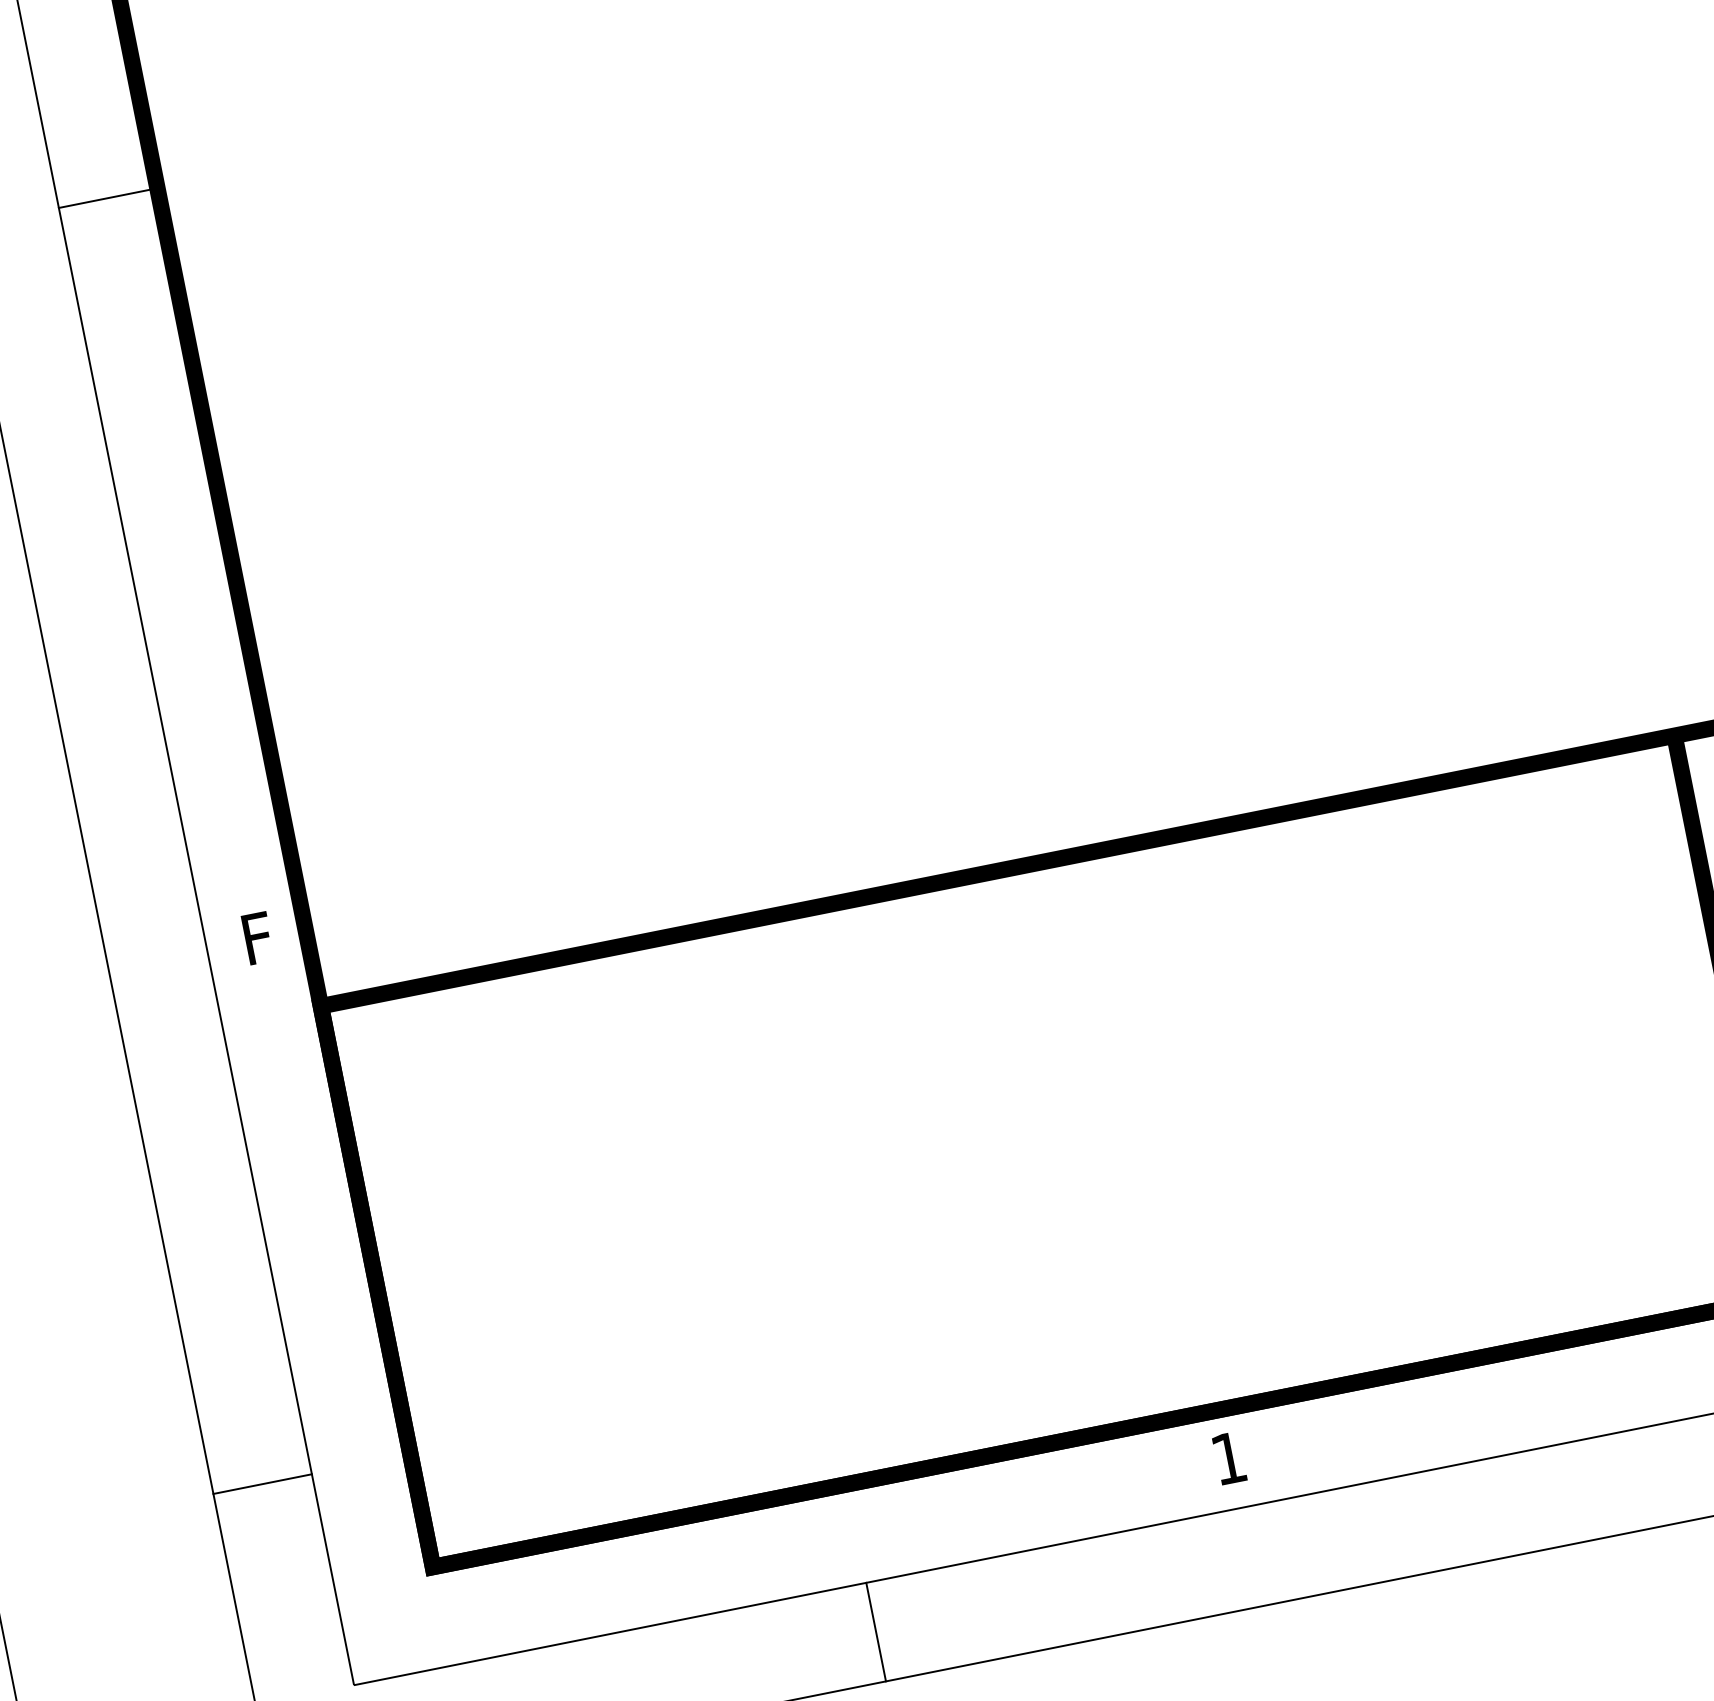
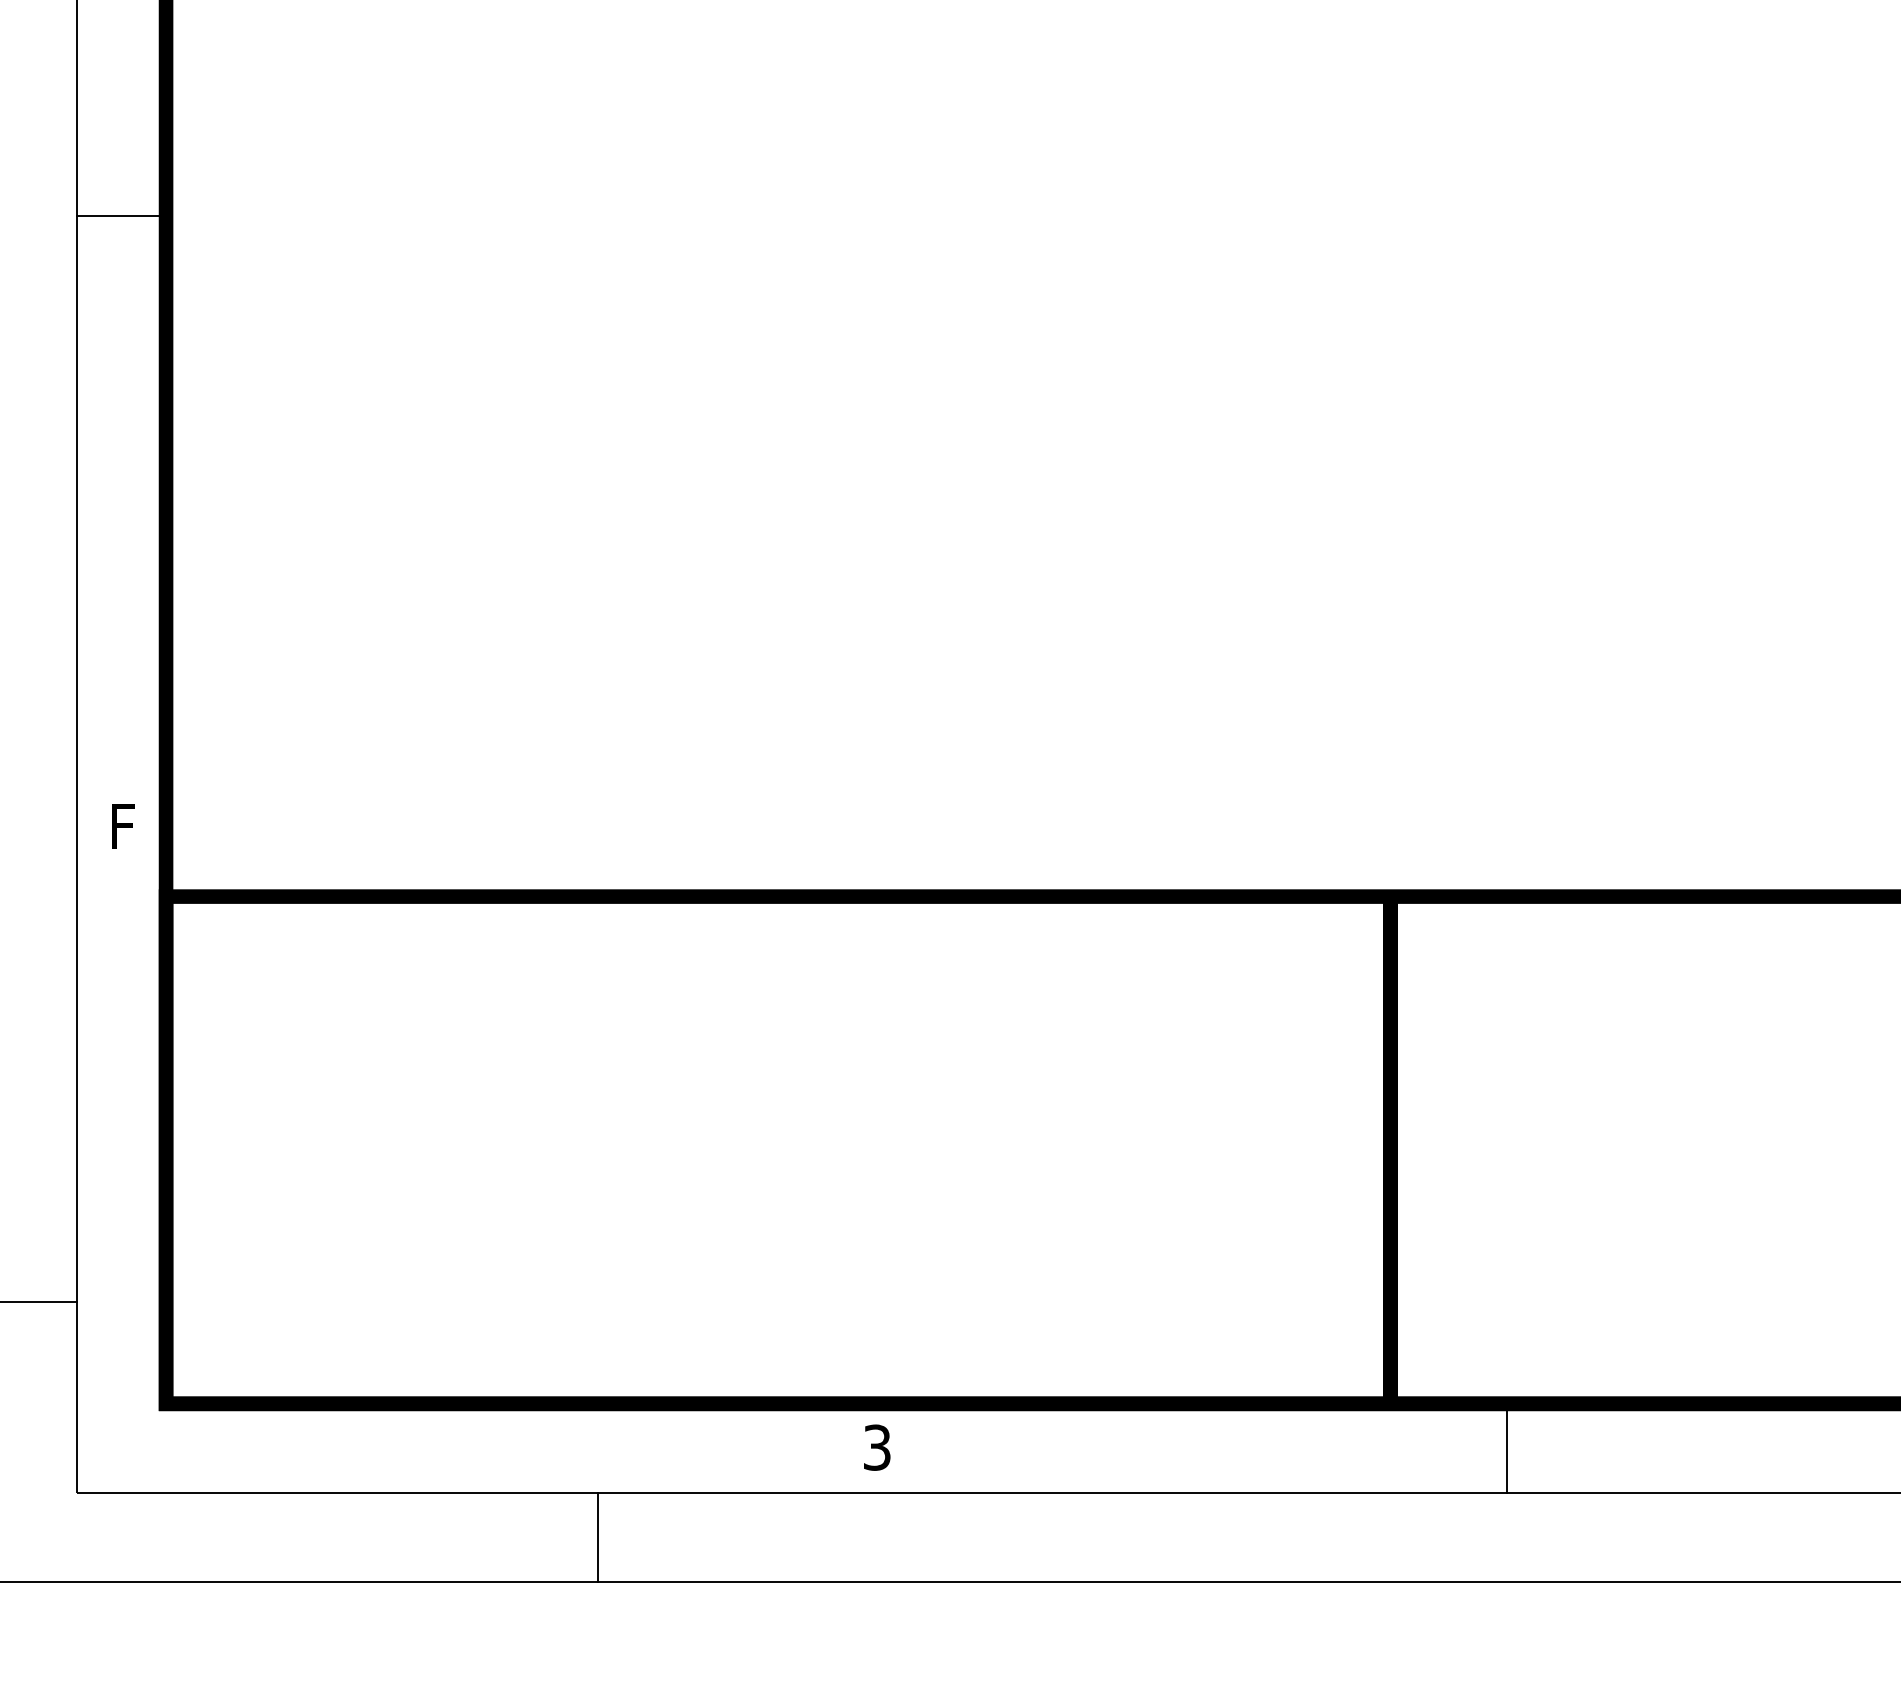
line: (108, 197) -> (121, 215), moved
text: (1229, 1458) -> (877, 1447), 1 -> 3
line: (876, 1632) -> (598, 1537), moved

